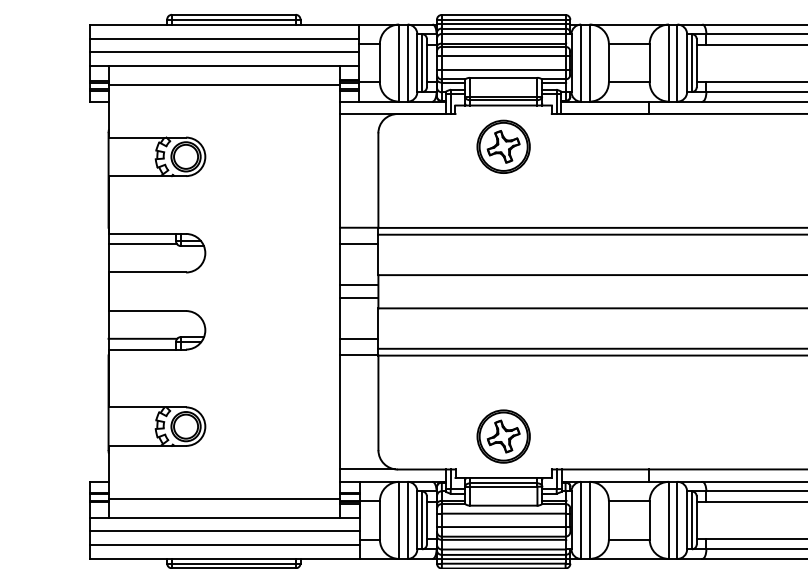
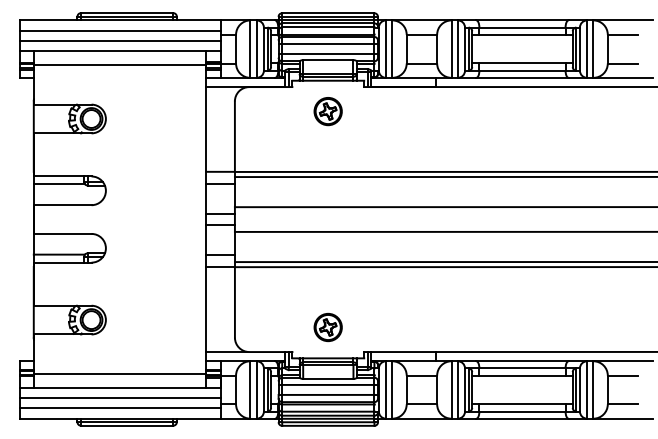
part: (502, 146) -> (327, 111), size x0.7
part: (502, 436) -> (327, 327), size x0.7

